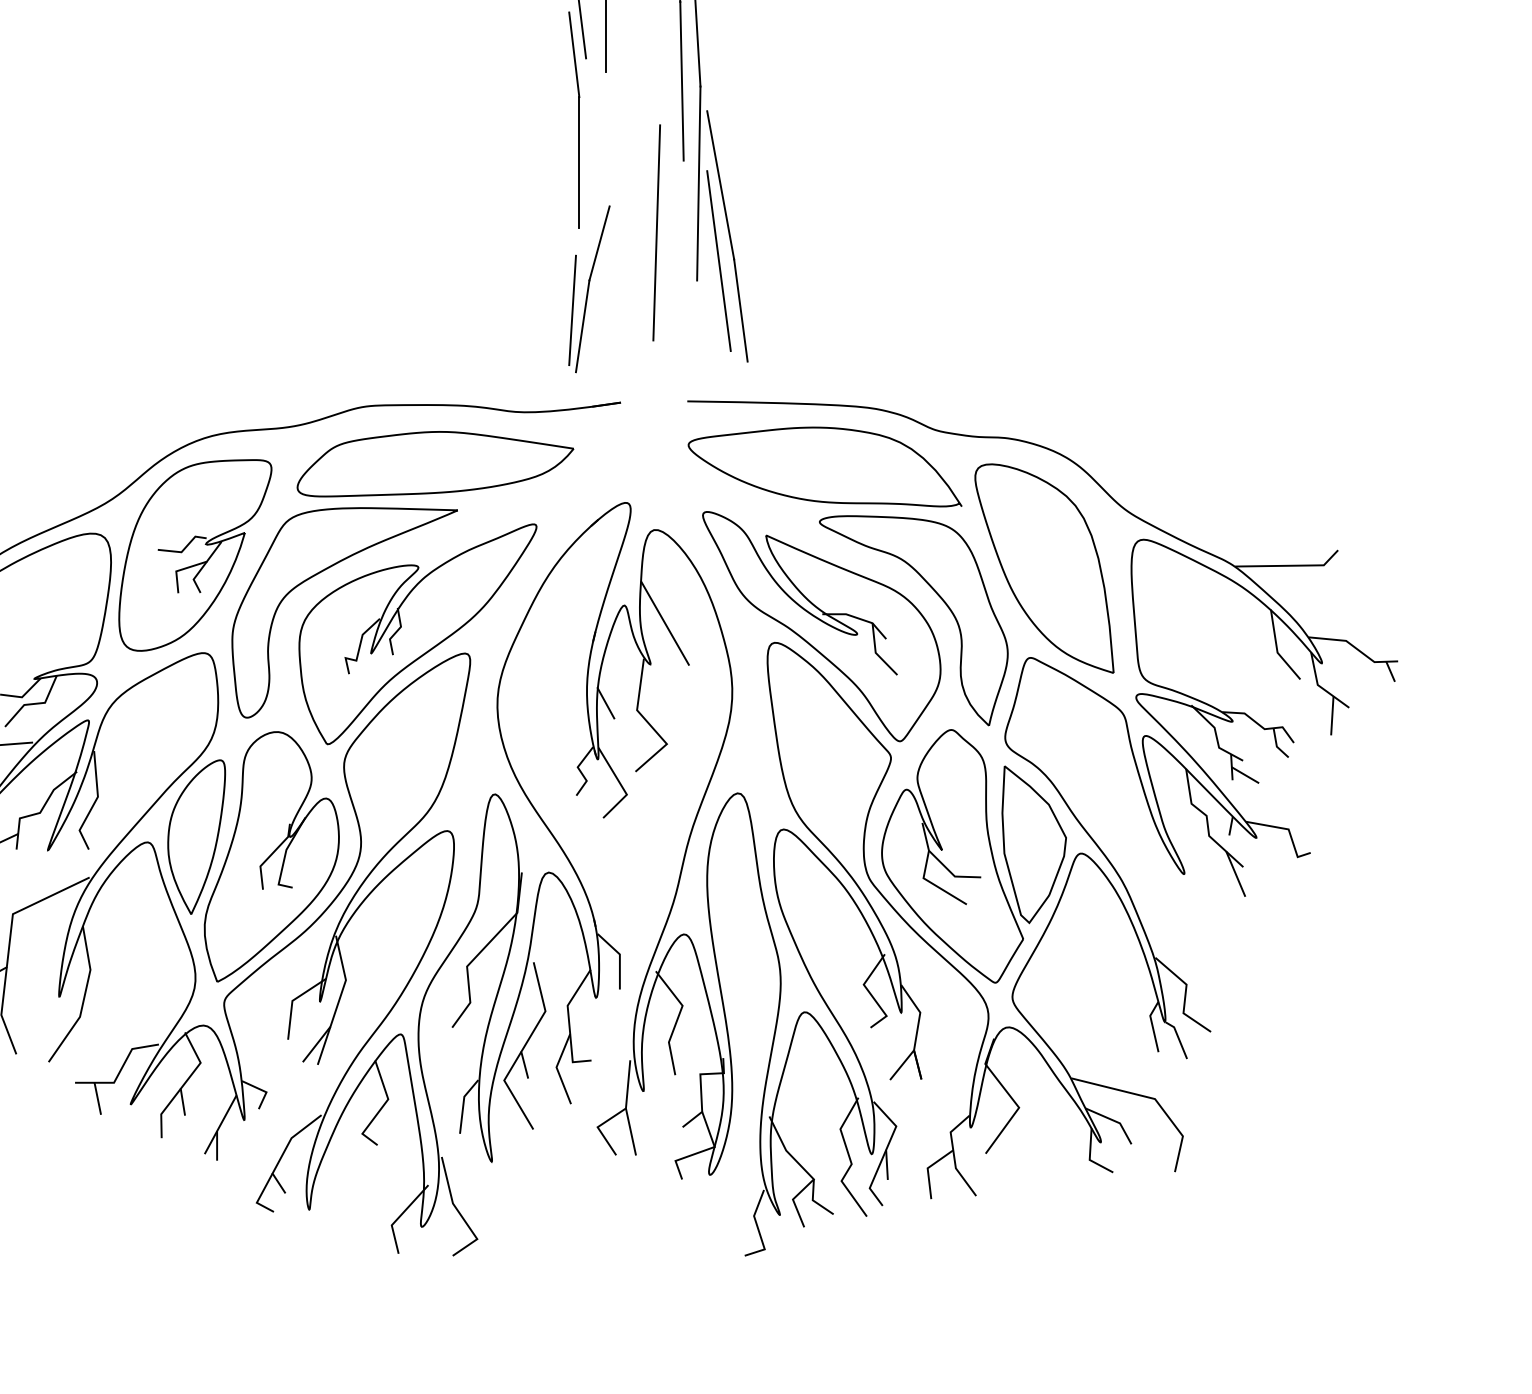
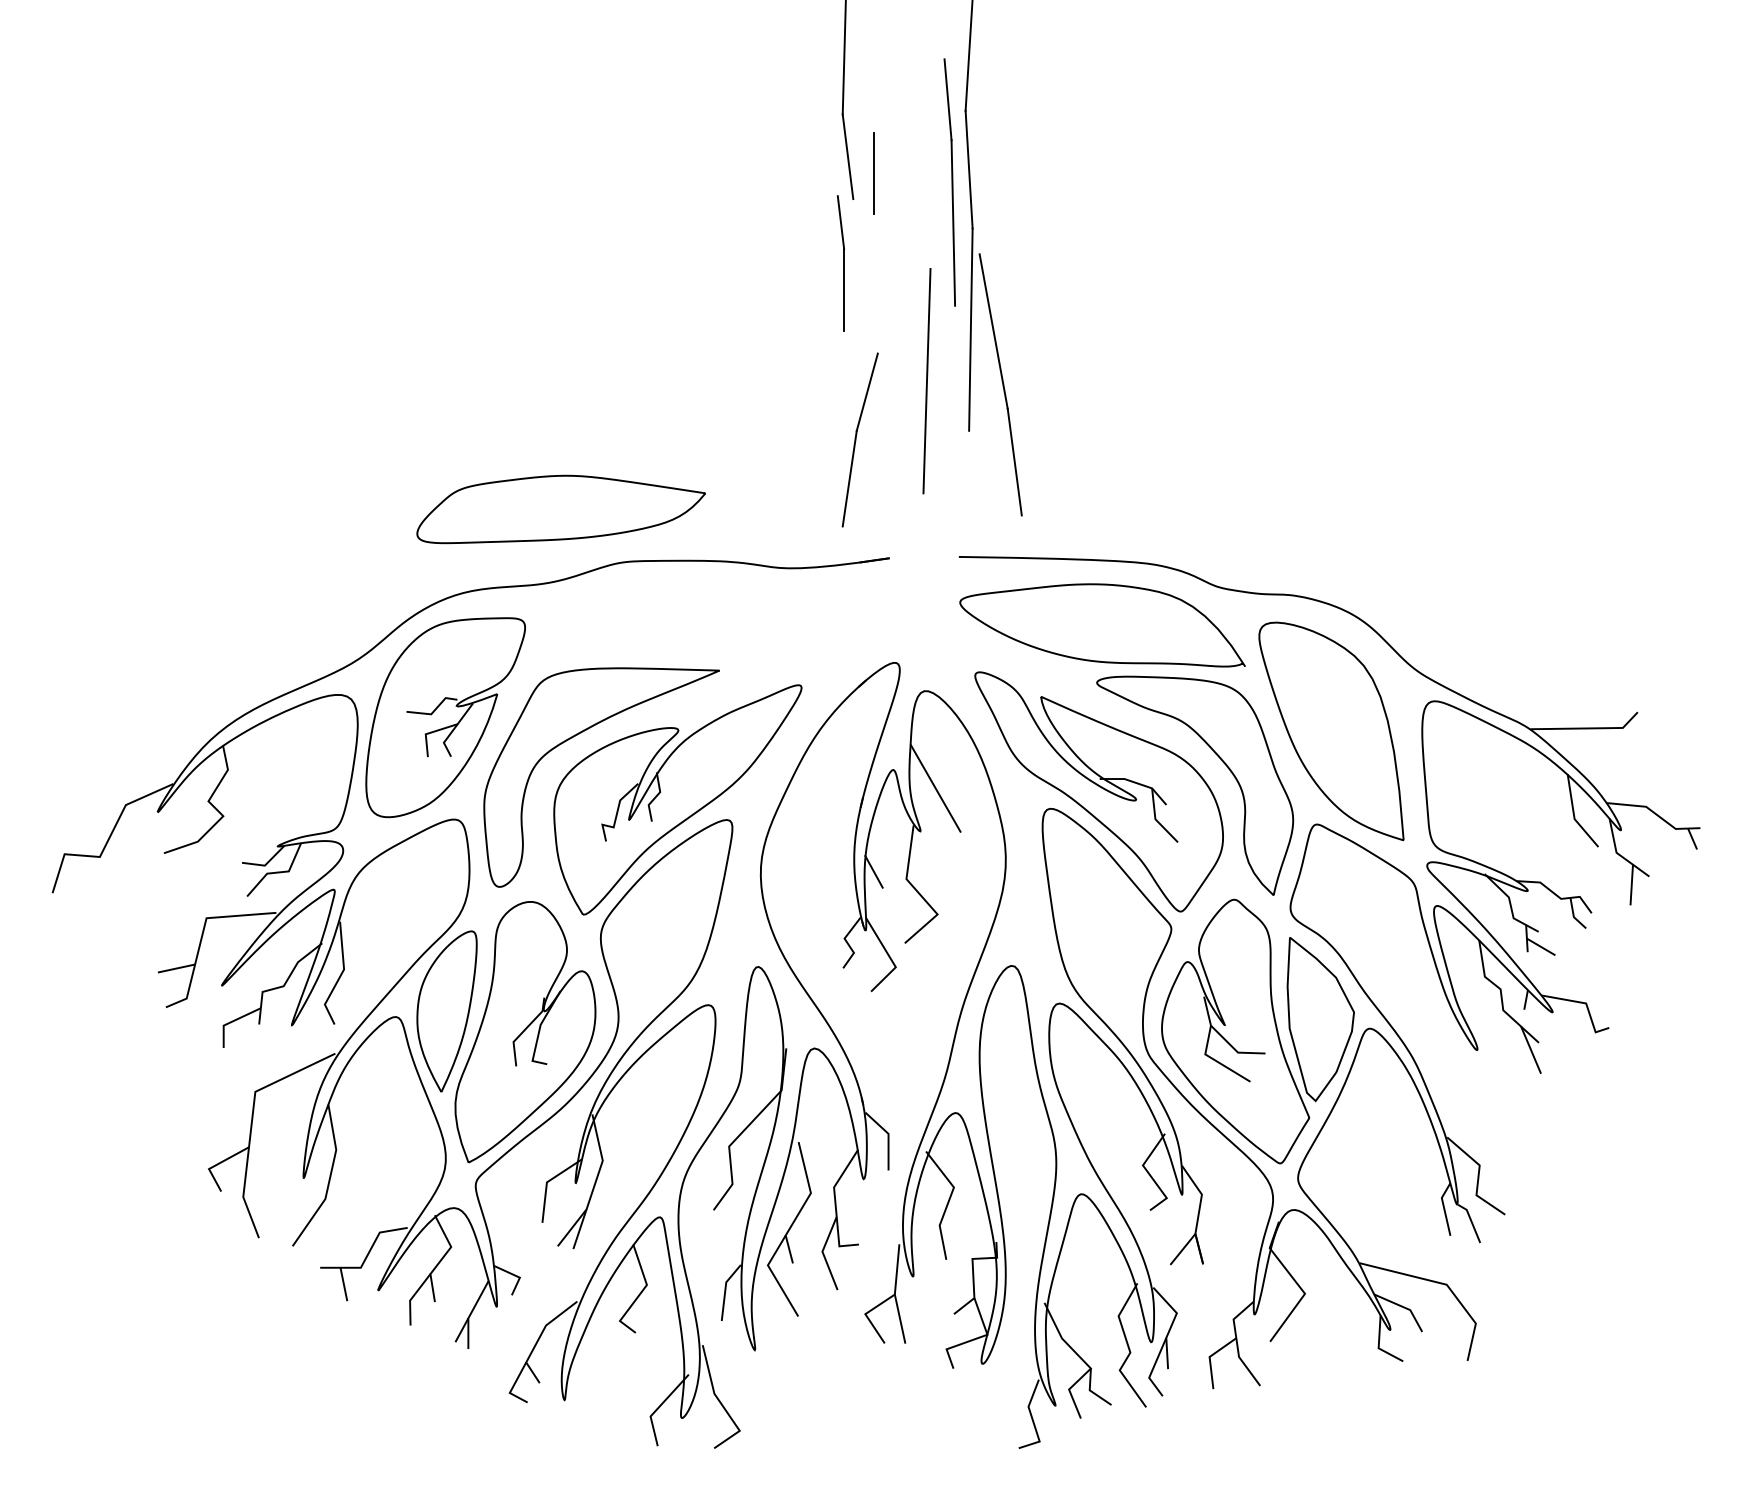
part: (573, 120) -> (840, 263), size x0.6
line: (718, 260) -> (991, 410), removed
line: (571, 310) -> (838, 462), removed
part: (434, 464) -> (560, 509), moved

